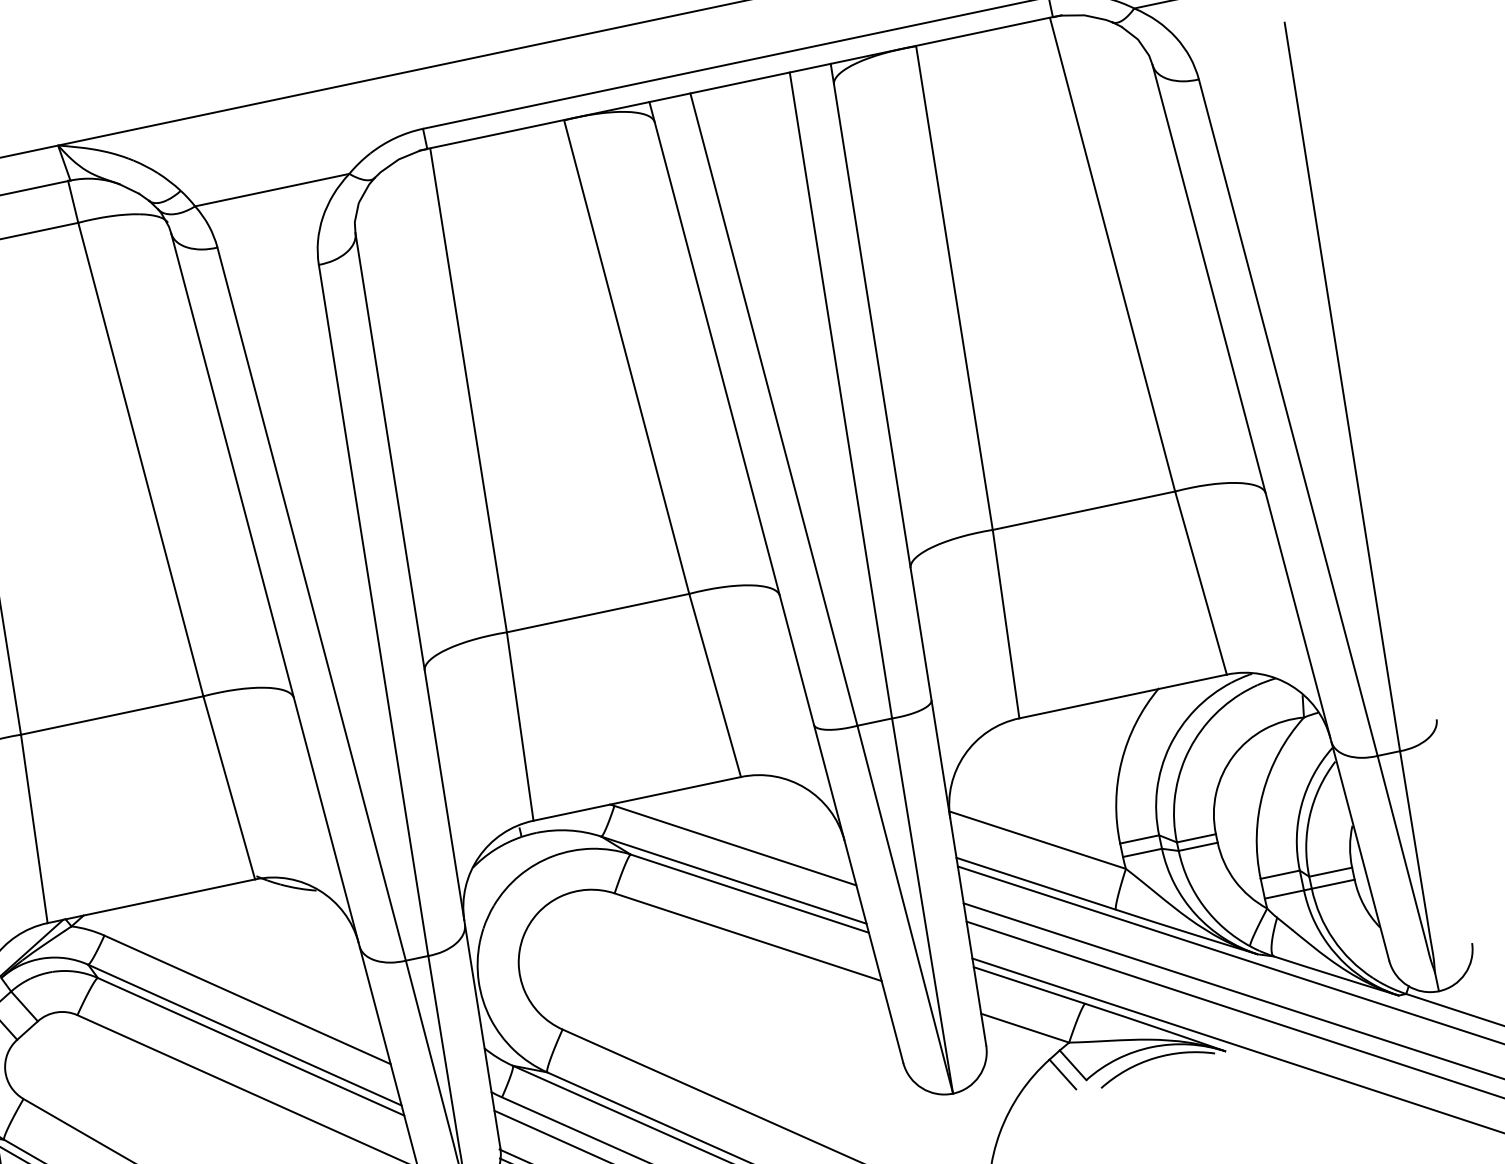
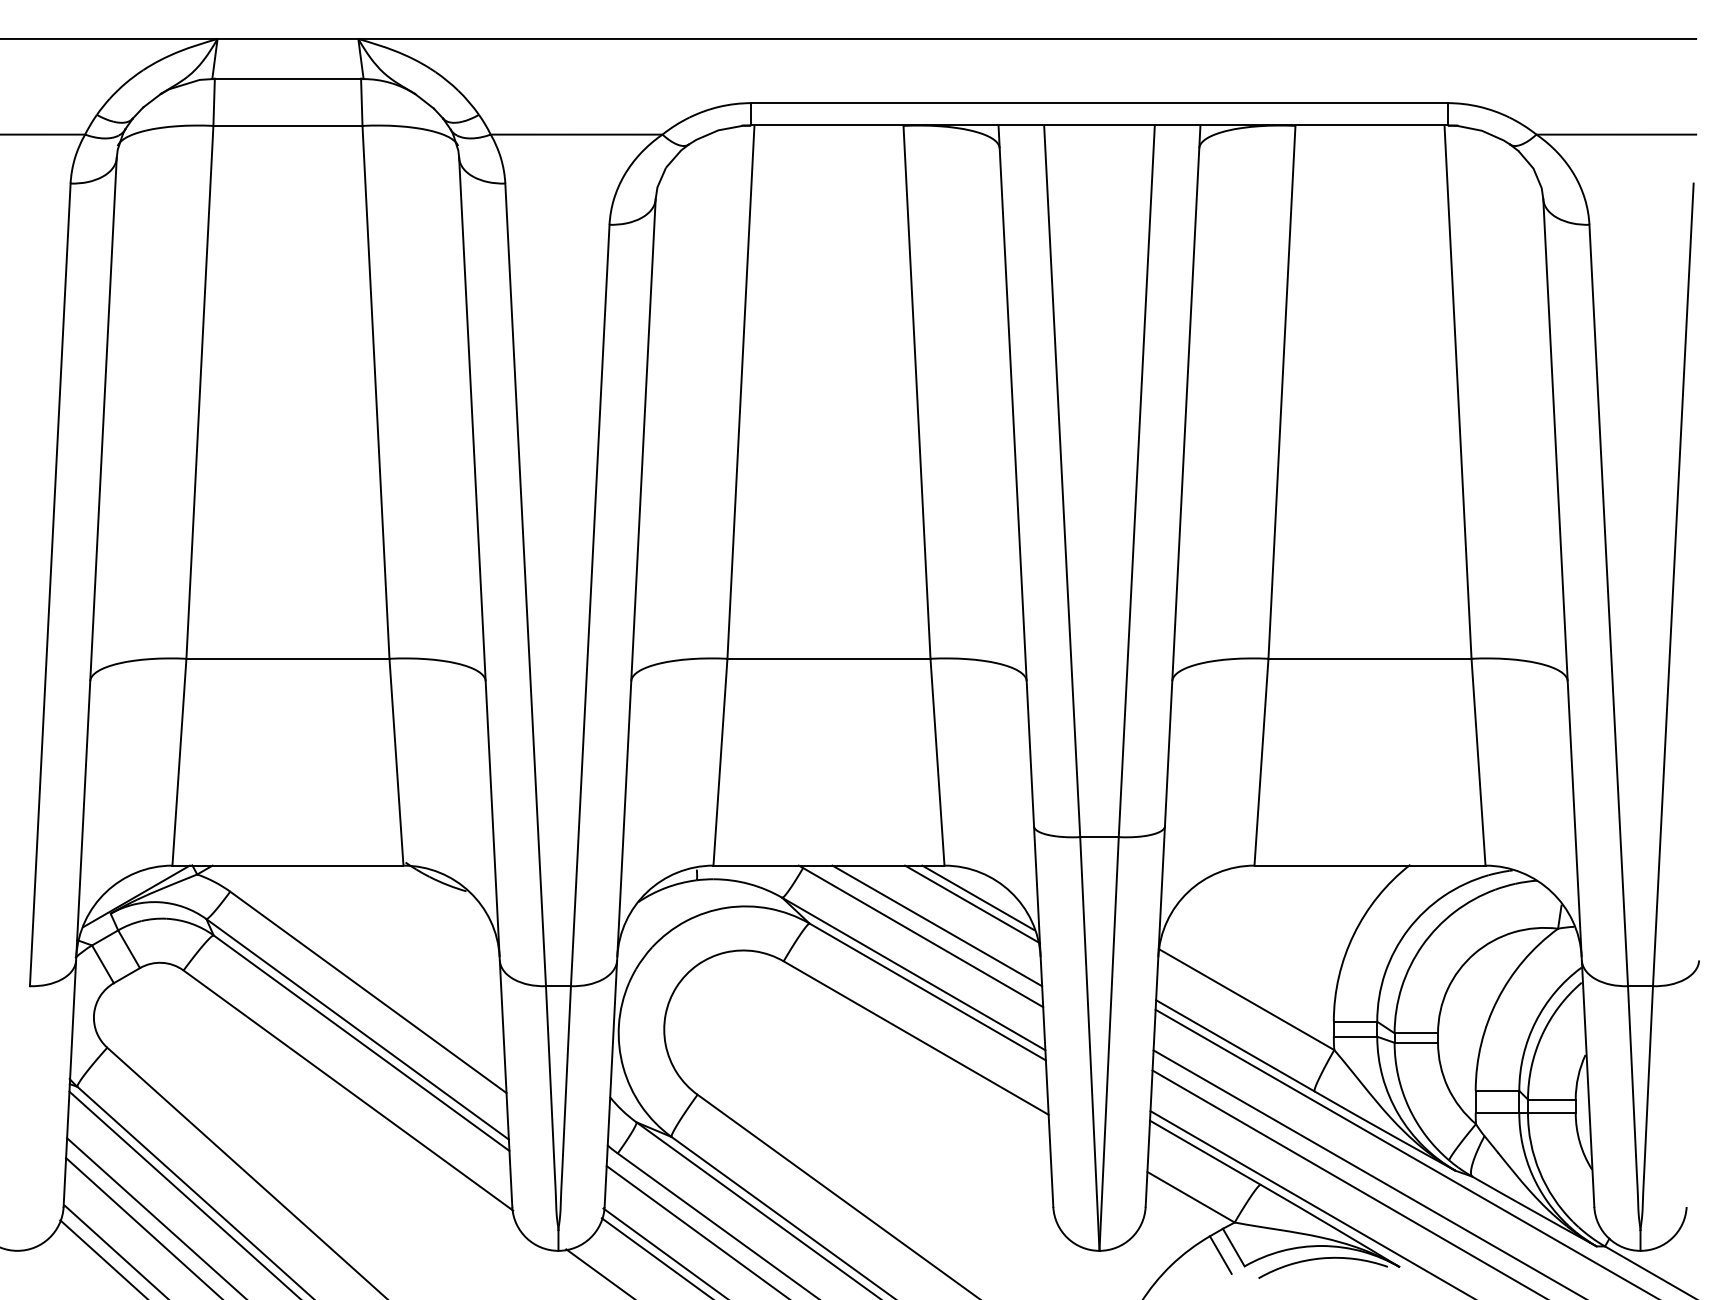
line: (777, 799) -> (978, 897), added
line: (773, 806) -> (972, 904), added
line: (746, 832) -> (937, 925), added

